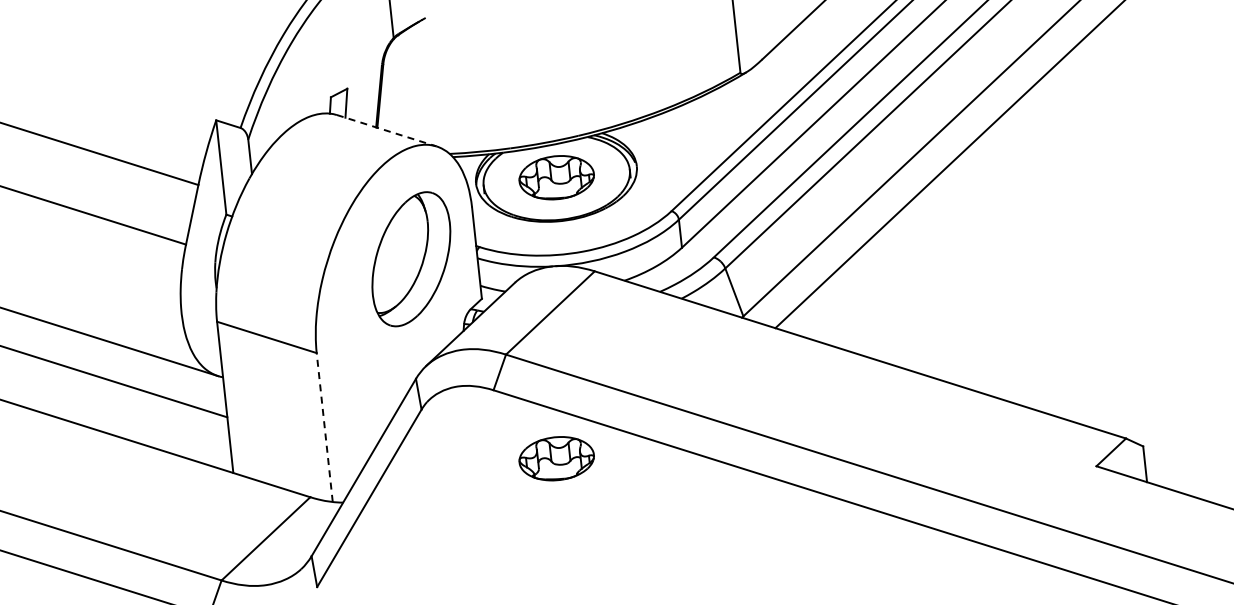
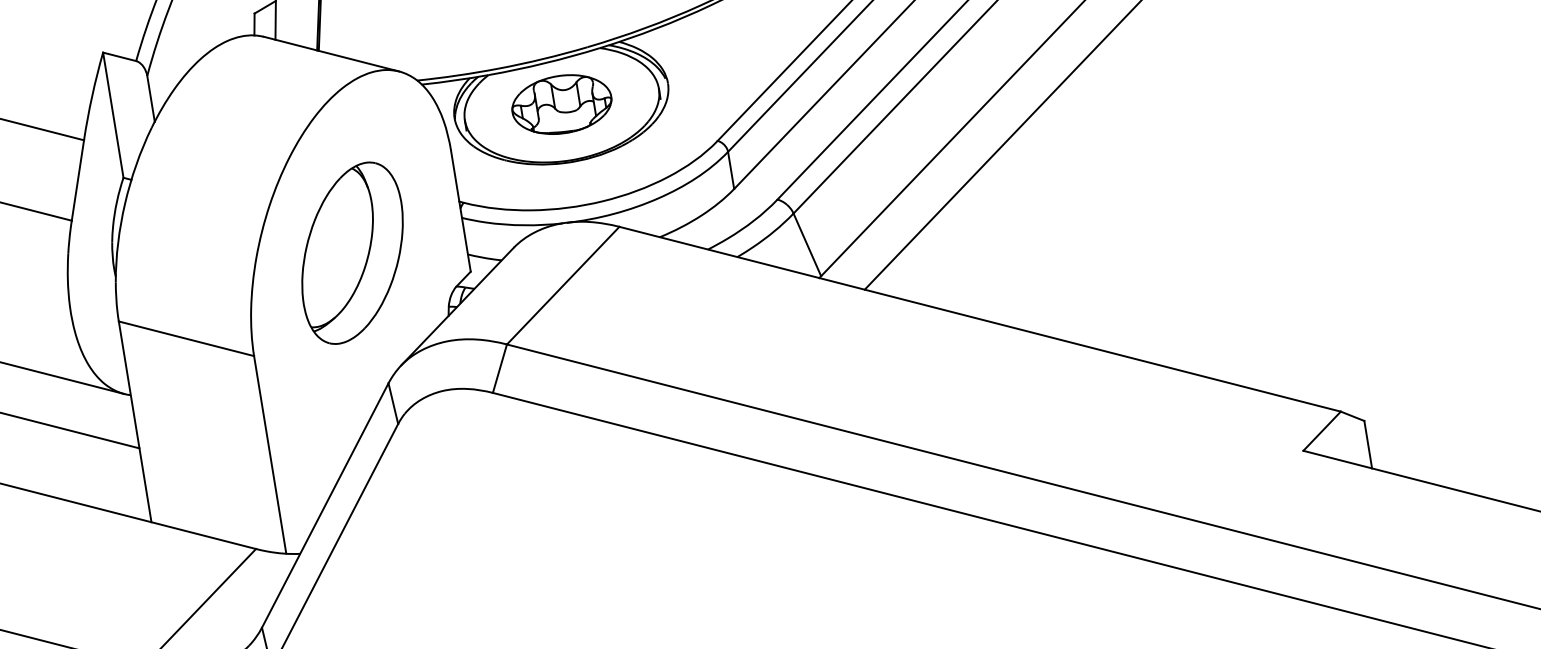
line: (387, 130) -> (332, 53), dashed -> solid
part: (411, 259) -> (352, 253), moved
line: (324, 427) -> (269, 454), dashed -> solid
part: (556, 458) -> (581, 479), removed

